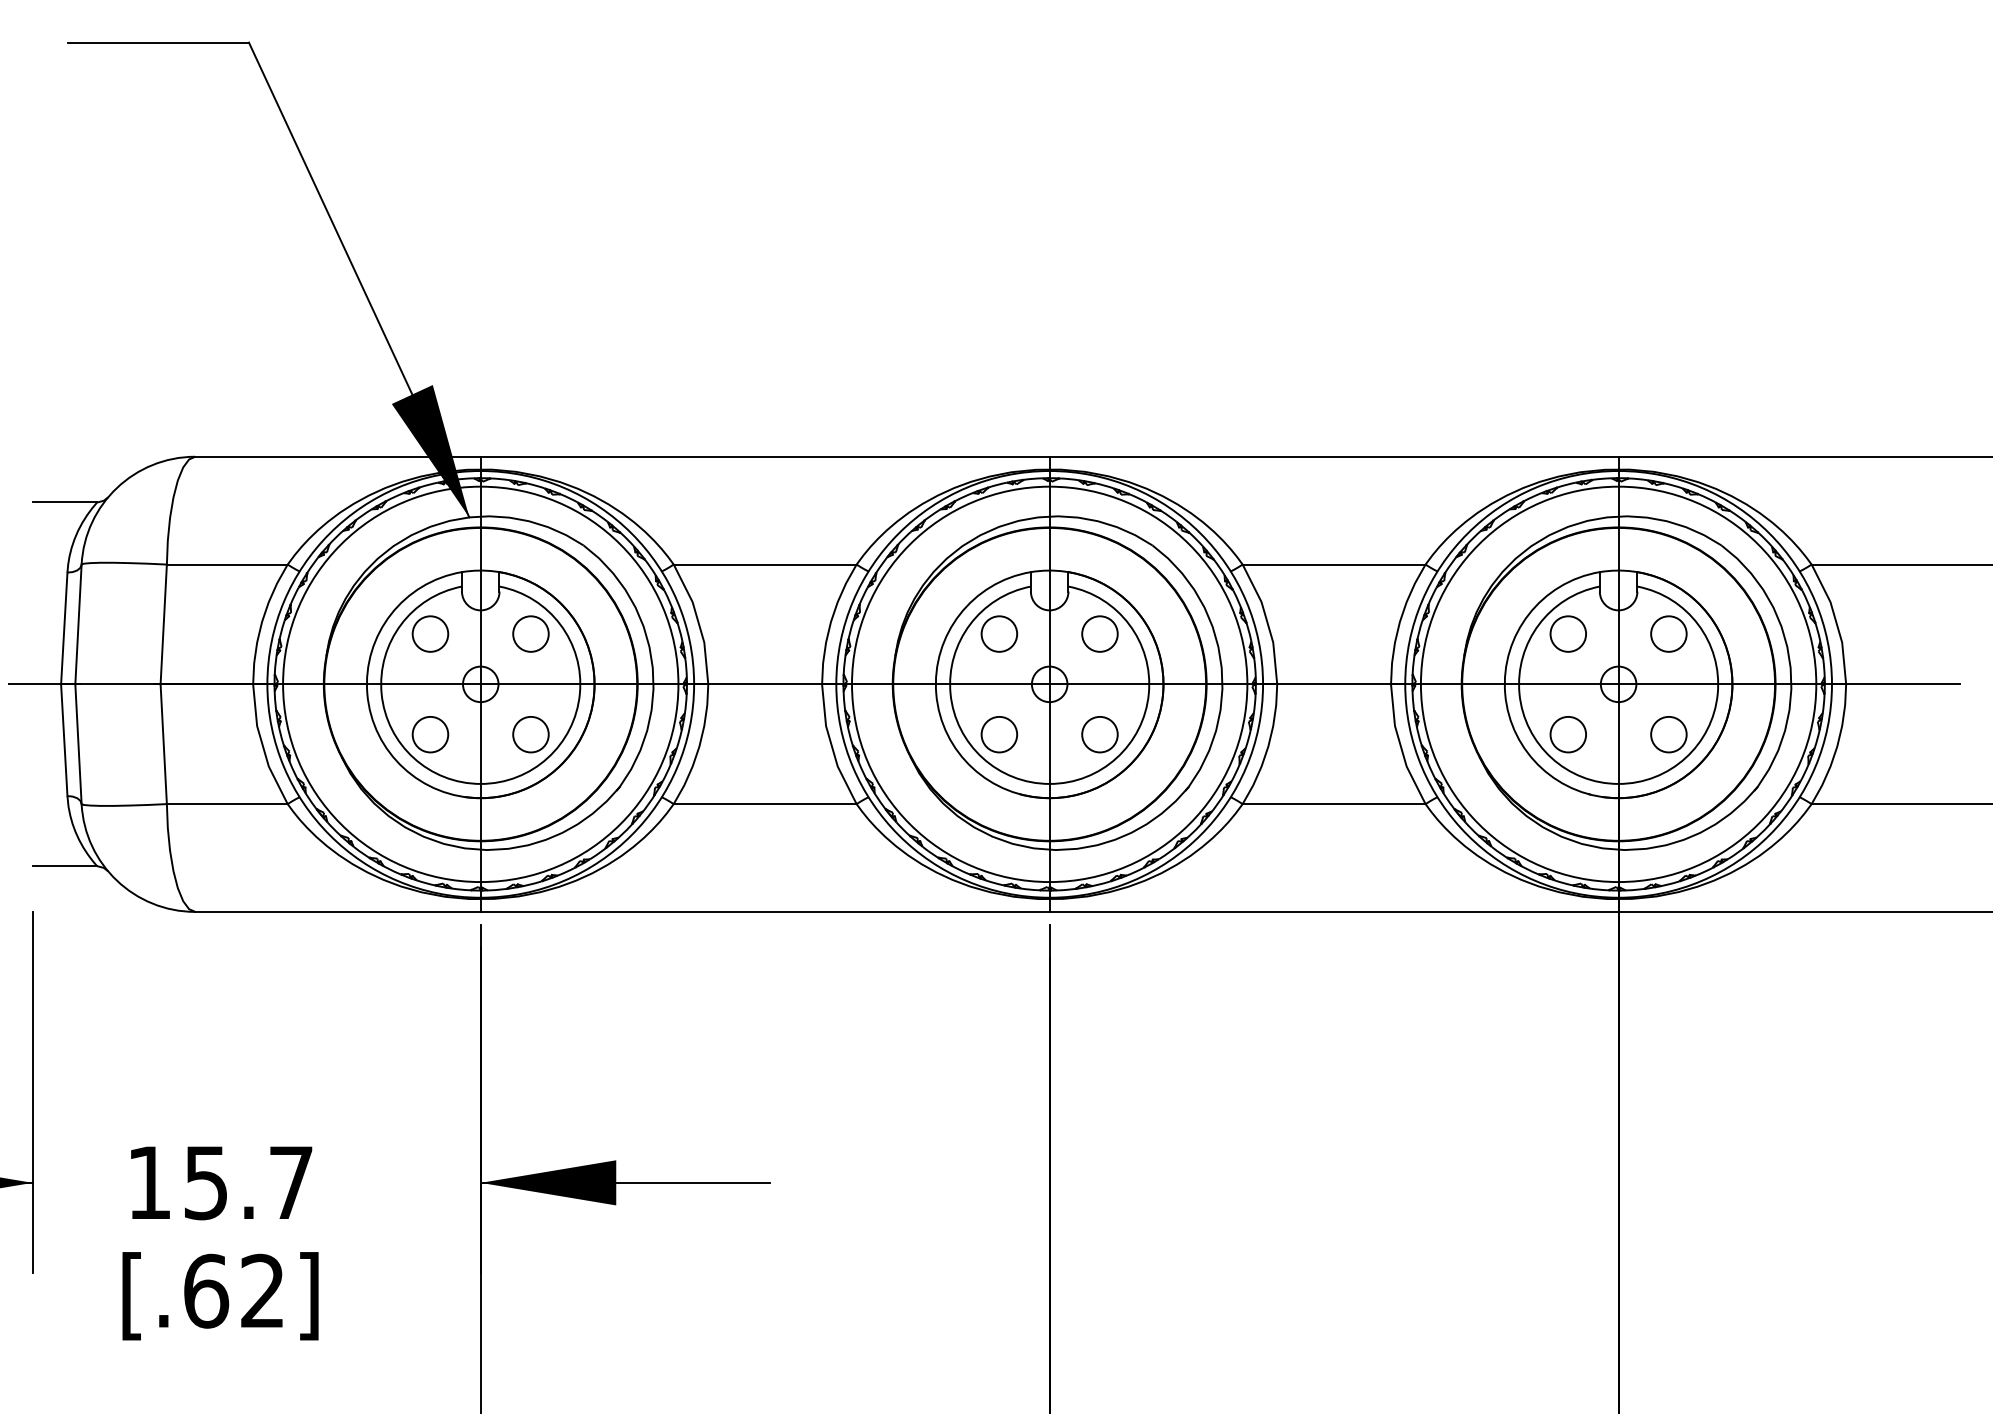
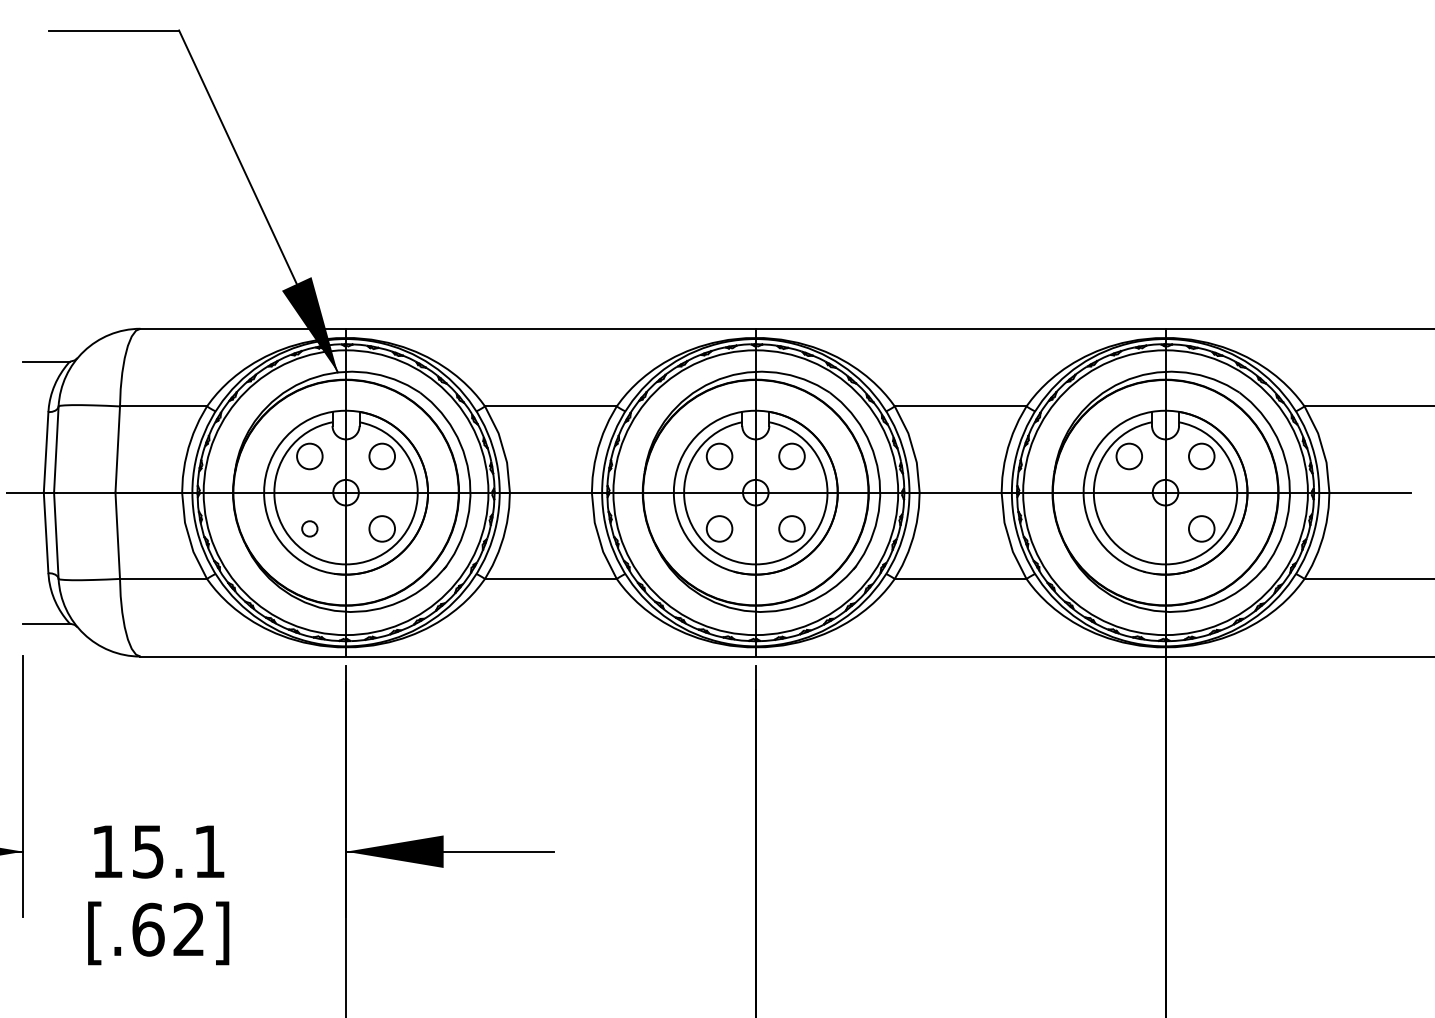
circle: (430, 734) -> (309, 528), size x0.6
circle: (1567, 734) -> (1128, 528), removed
text: (291, 1182) -> (209, 851), 15.7 -> 15.1

